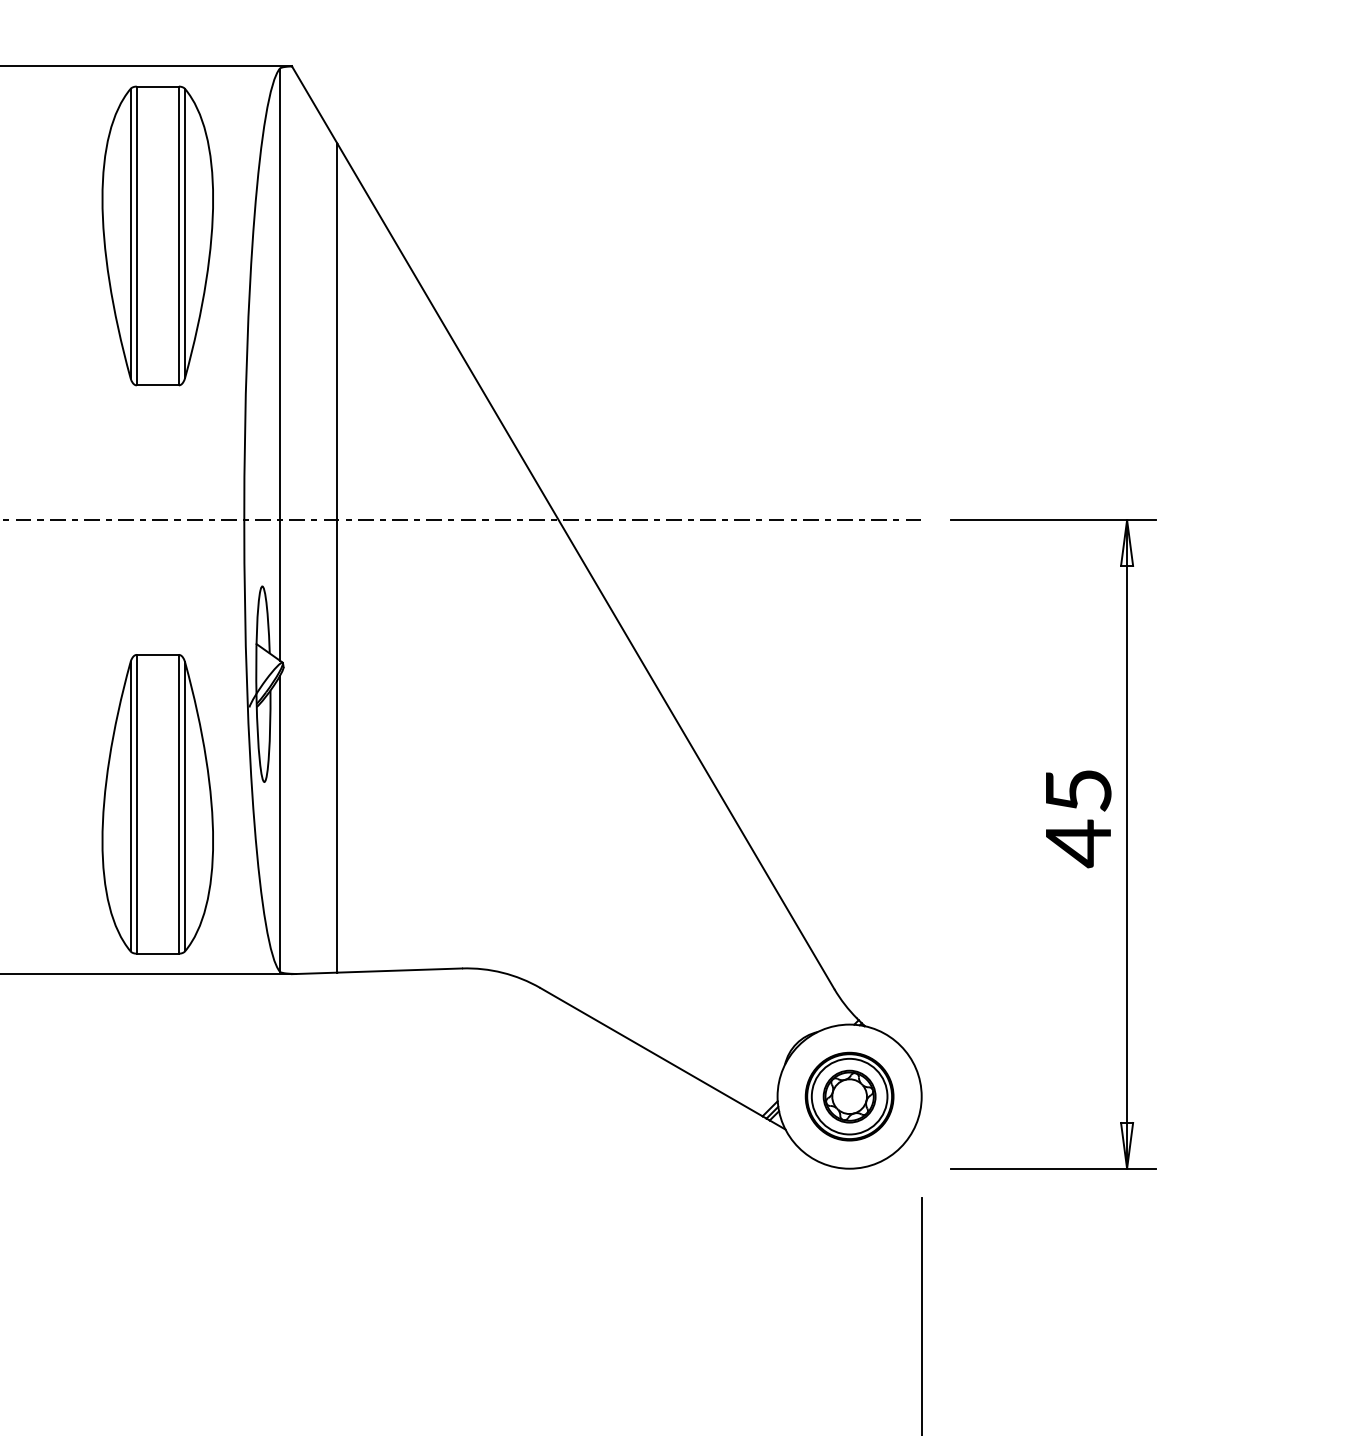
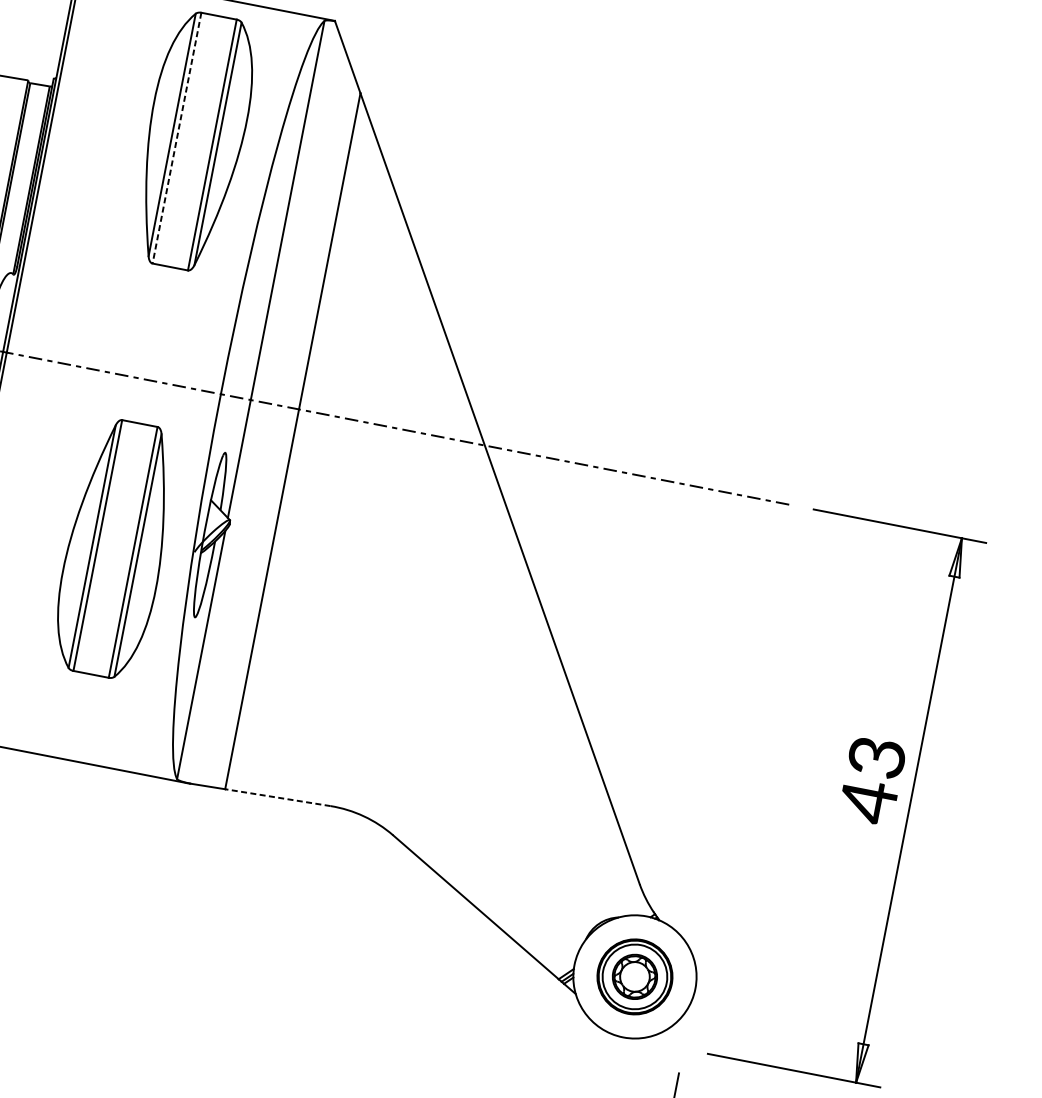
line: (136, 236) -> (176, 138), solid -> dashed
text: (1078, 790) -> (877, 757), 45 -> 43
part: (157, 804) -> (115, 549), moved
line: (399, 970) -> (277, 797), solid -> dashed

